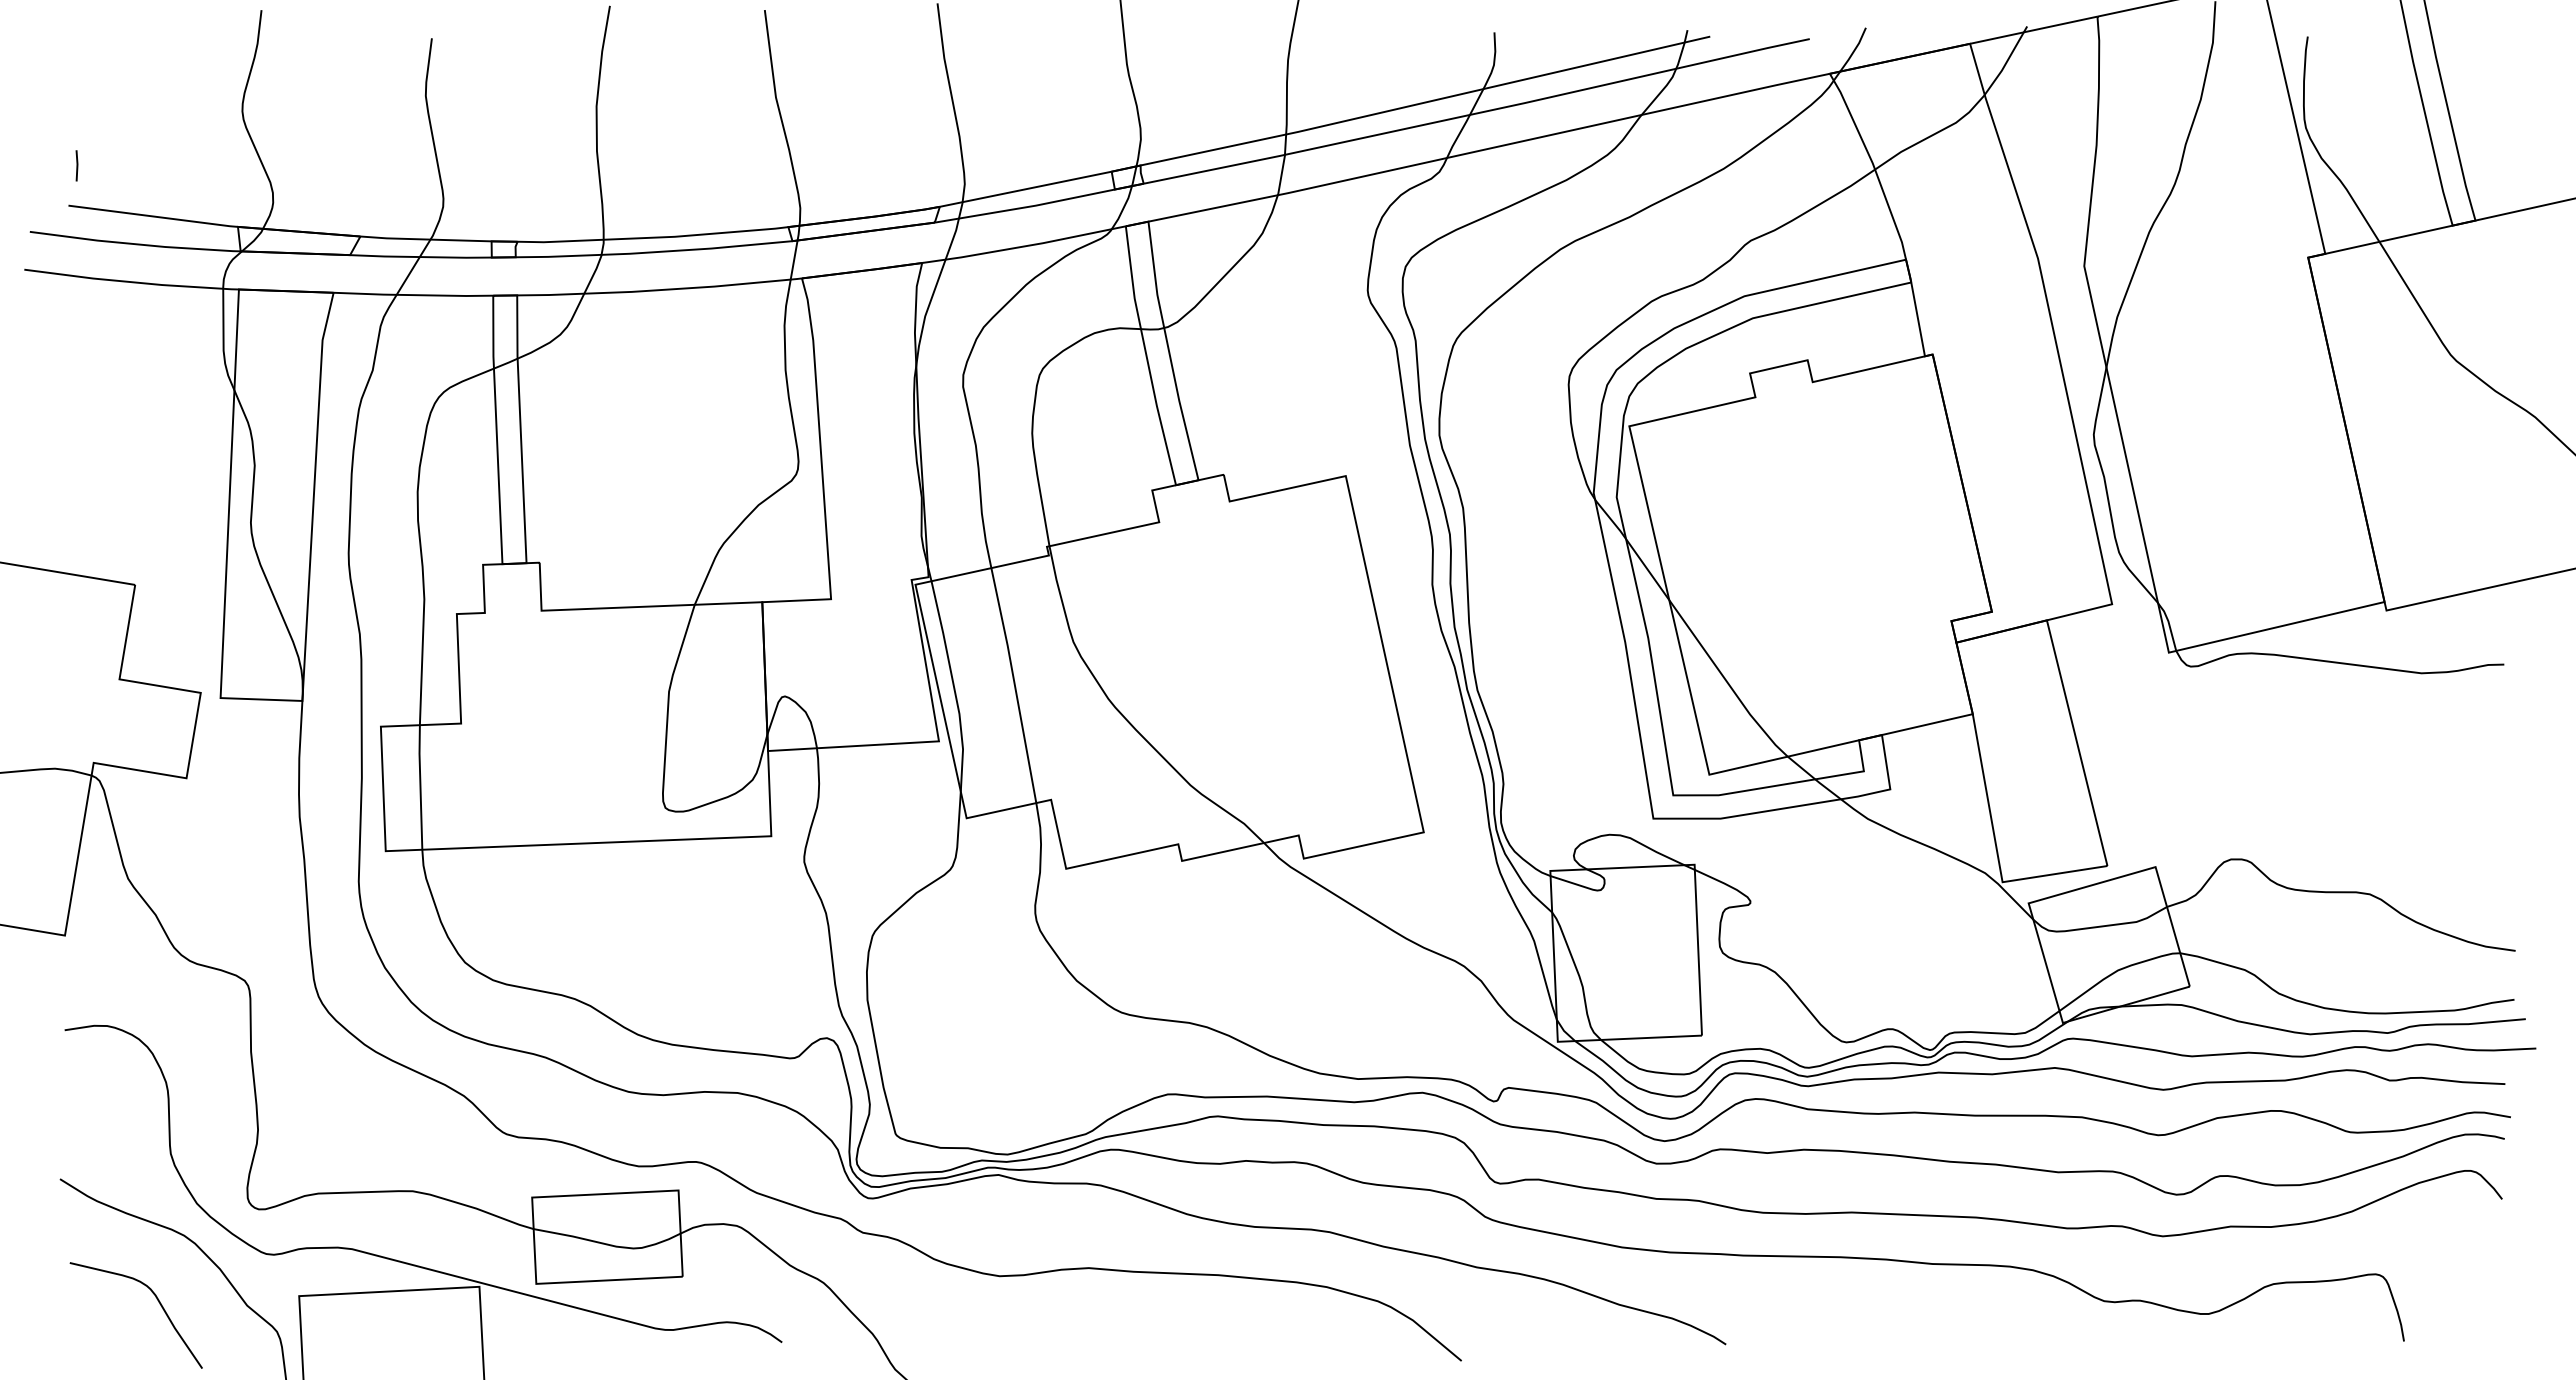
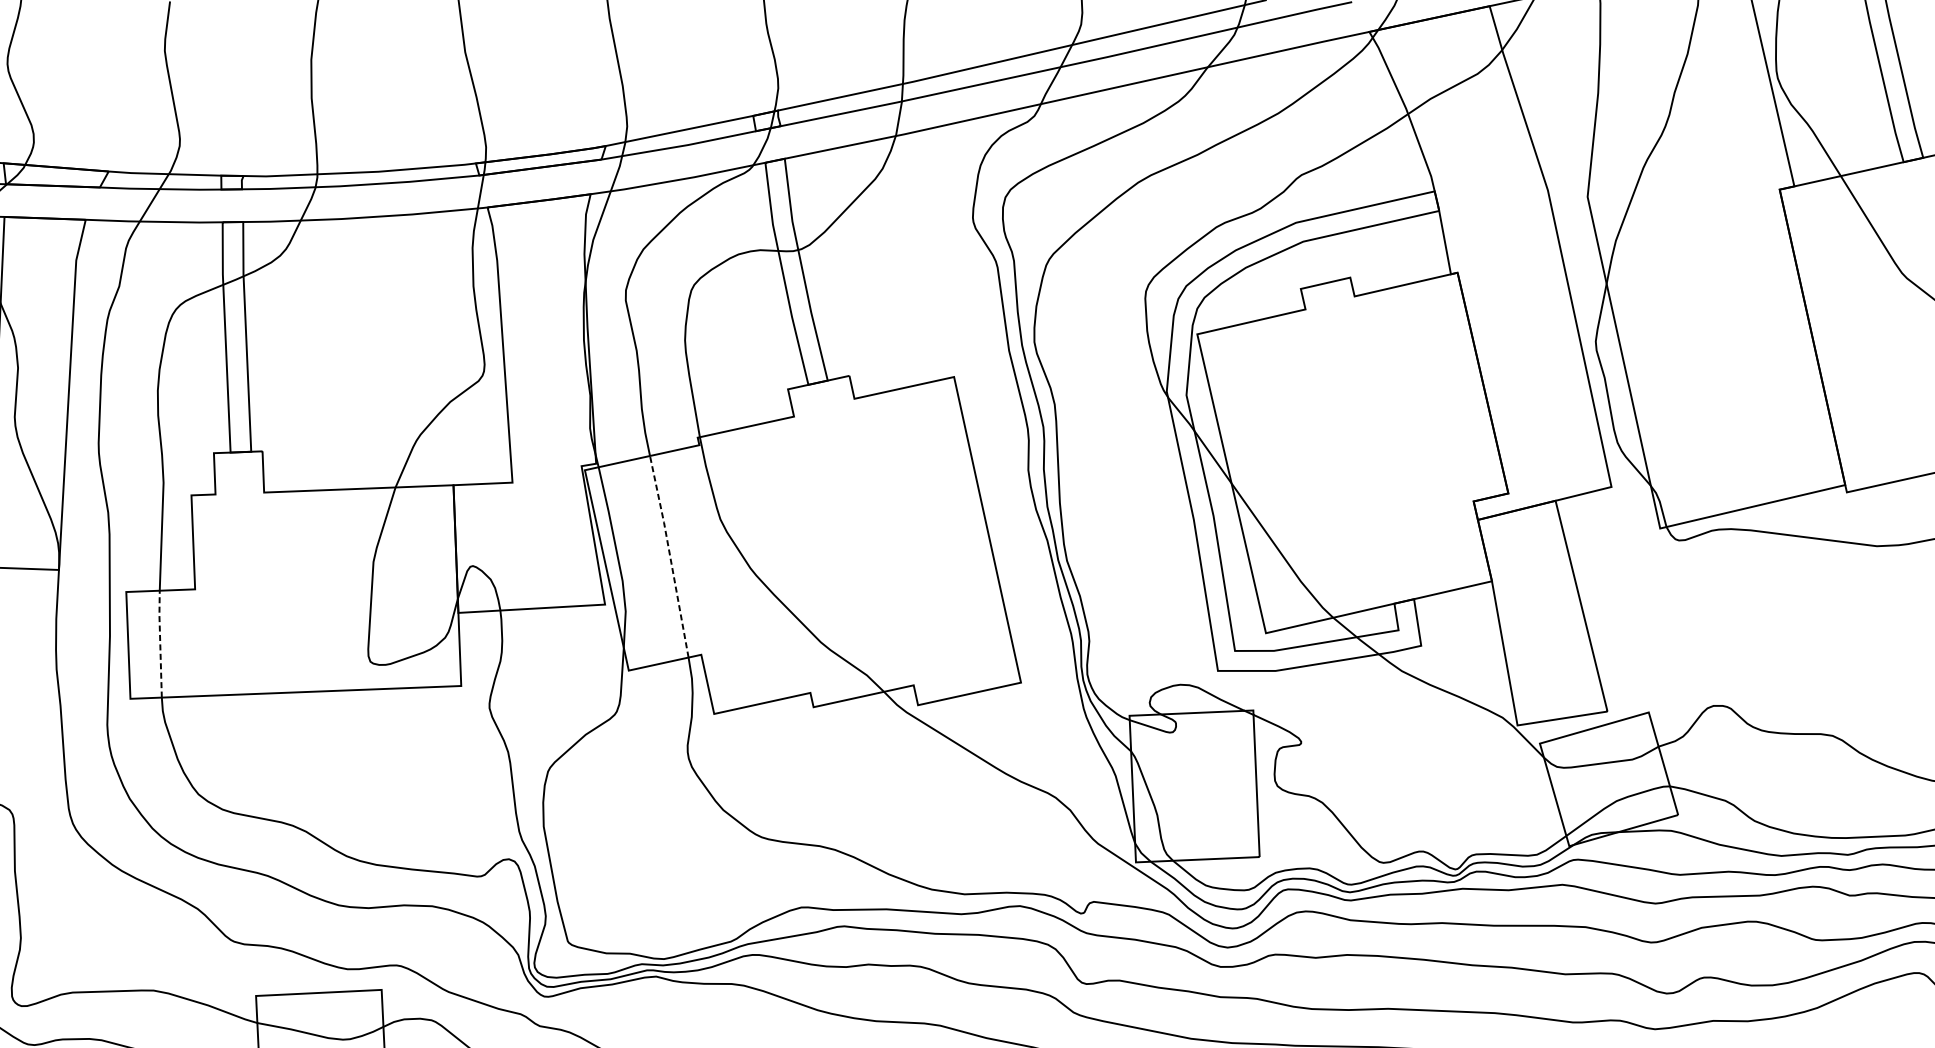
line: (1014, 684) -> (669, 555), solid -> dashed
line: (420, 786) -> (160, 643), solid -> dashed

